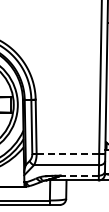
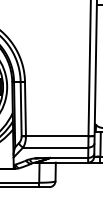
line: (68, 154) -> (57, 136), dashed -> solid
line: (79, 175) -> (68, 157), dashed -> solid

